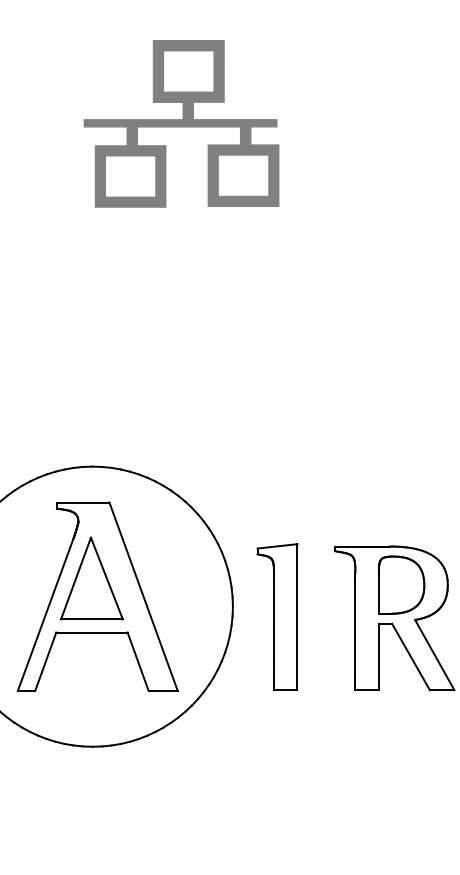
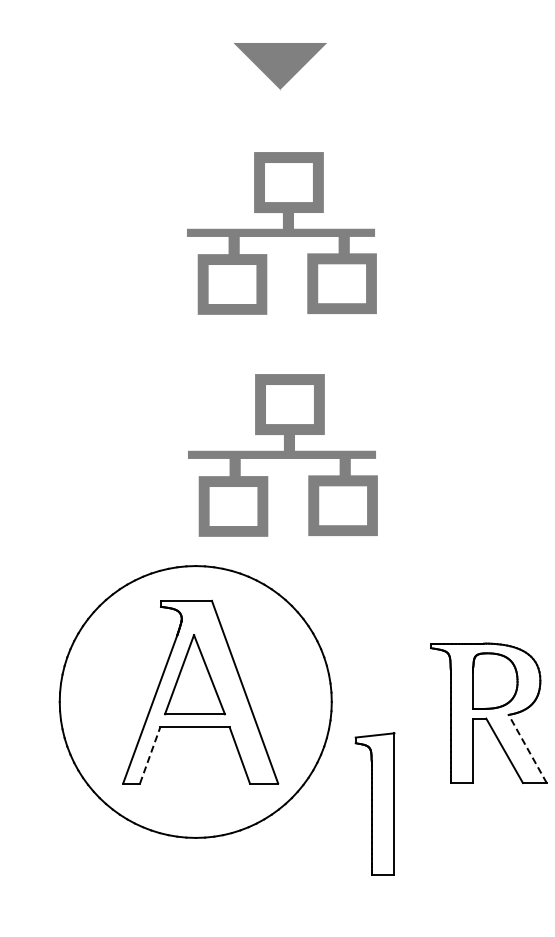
part: (182, 352) -> (282, 455), added
part: (276, 616) -> (374, 803), moved
line: (434, 654) -> (527, 748), solid -> dashed
line: (46, 660) -> (150, 754), solid -> dashed

